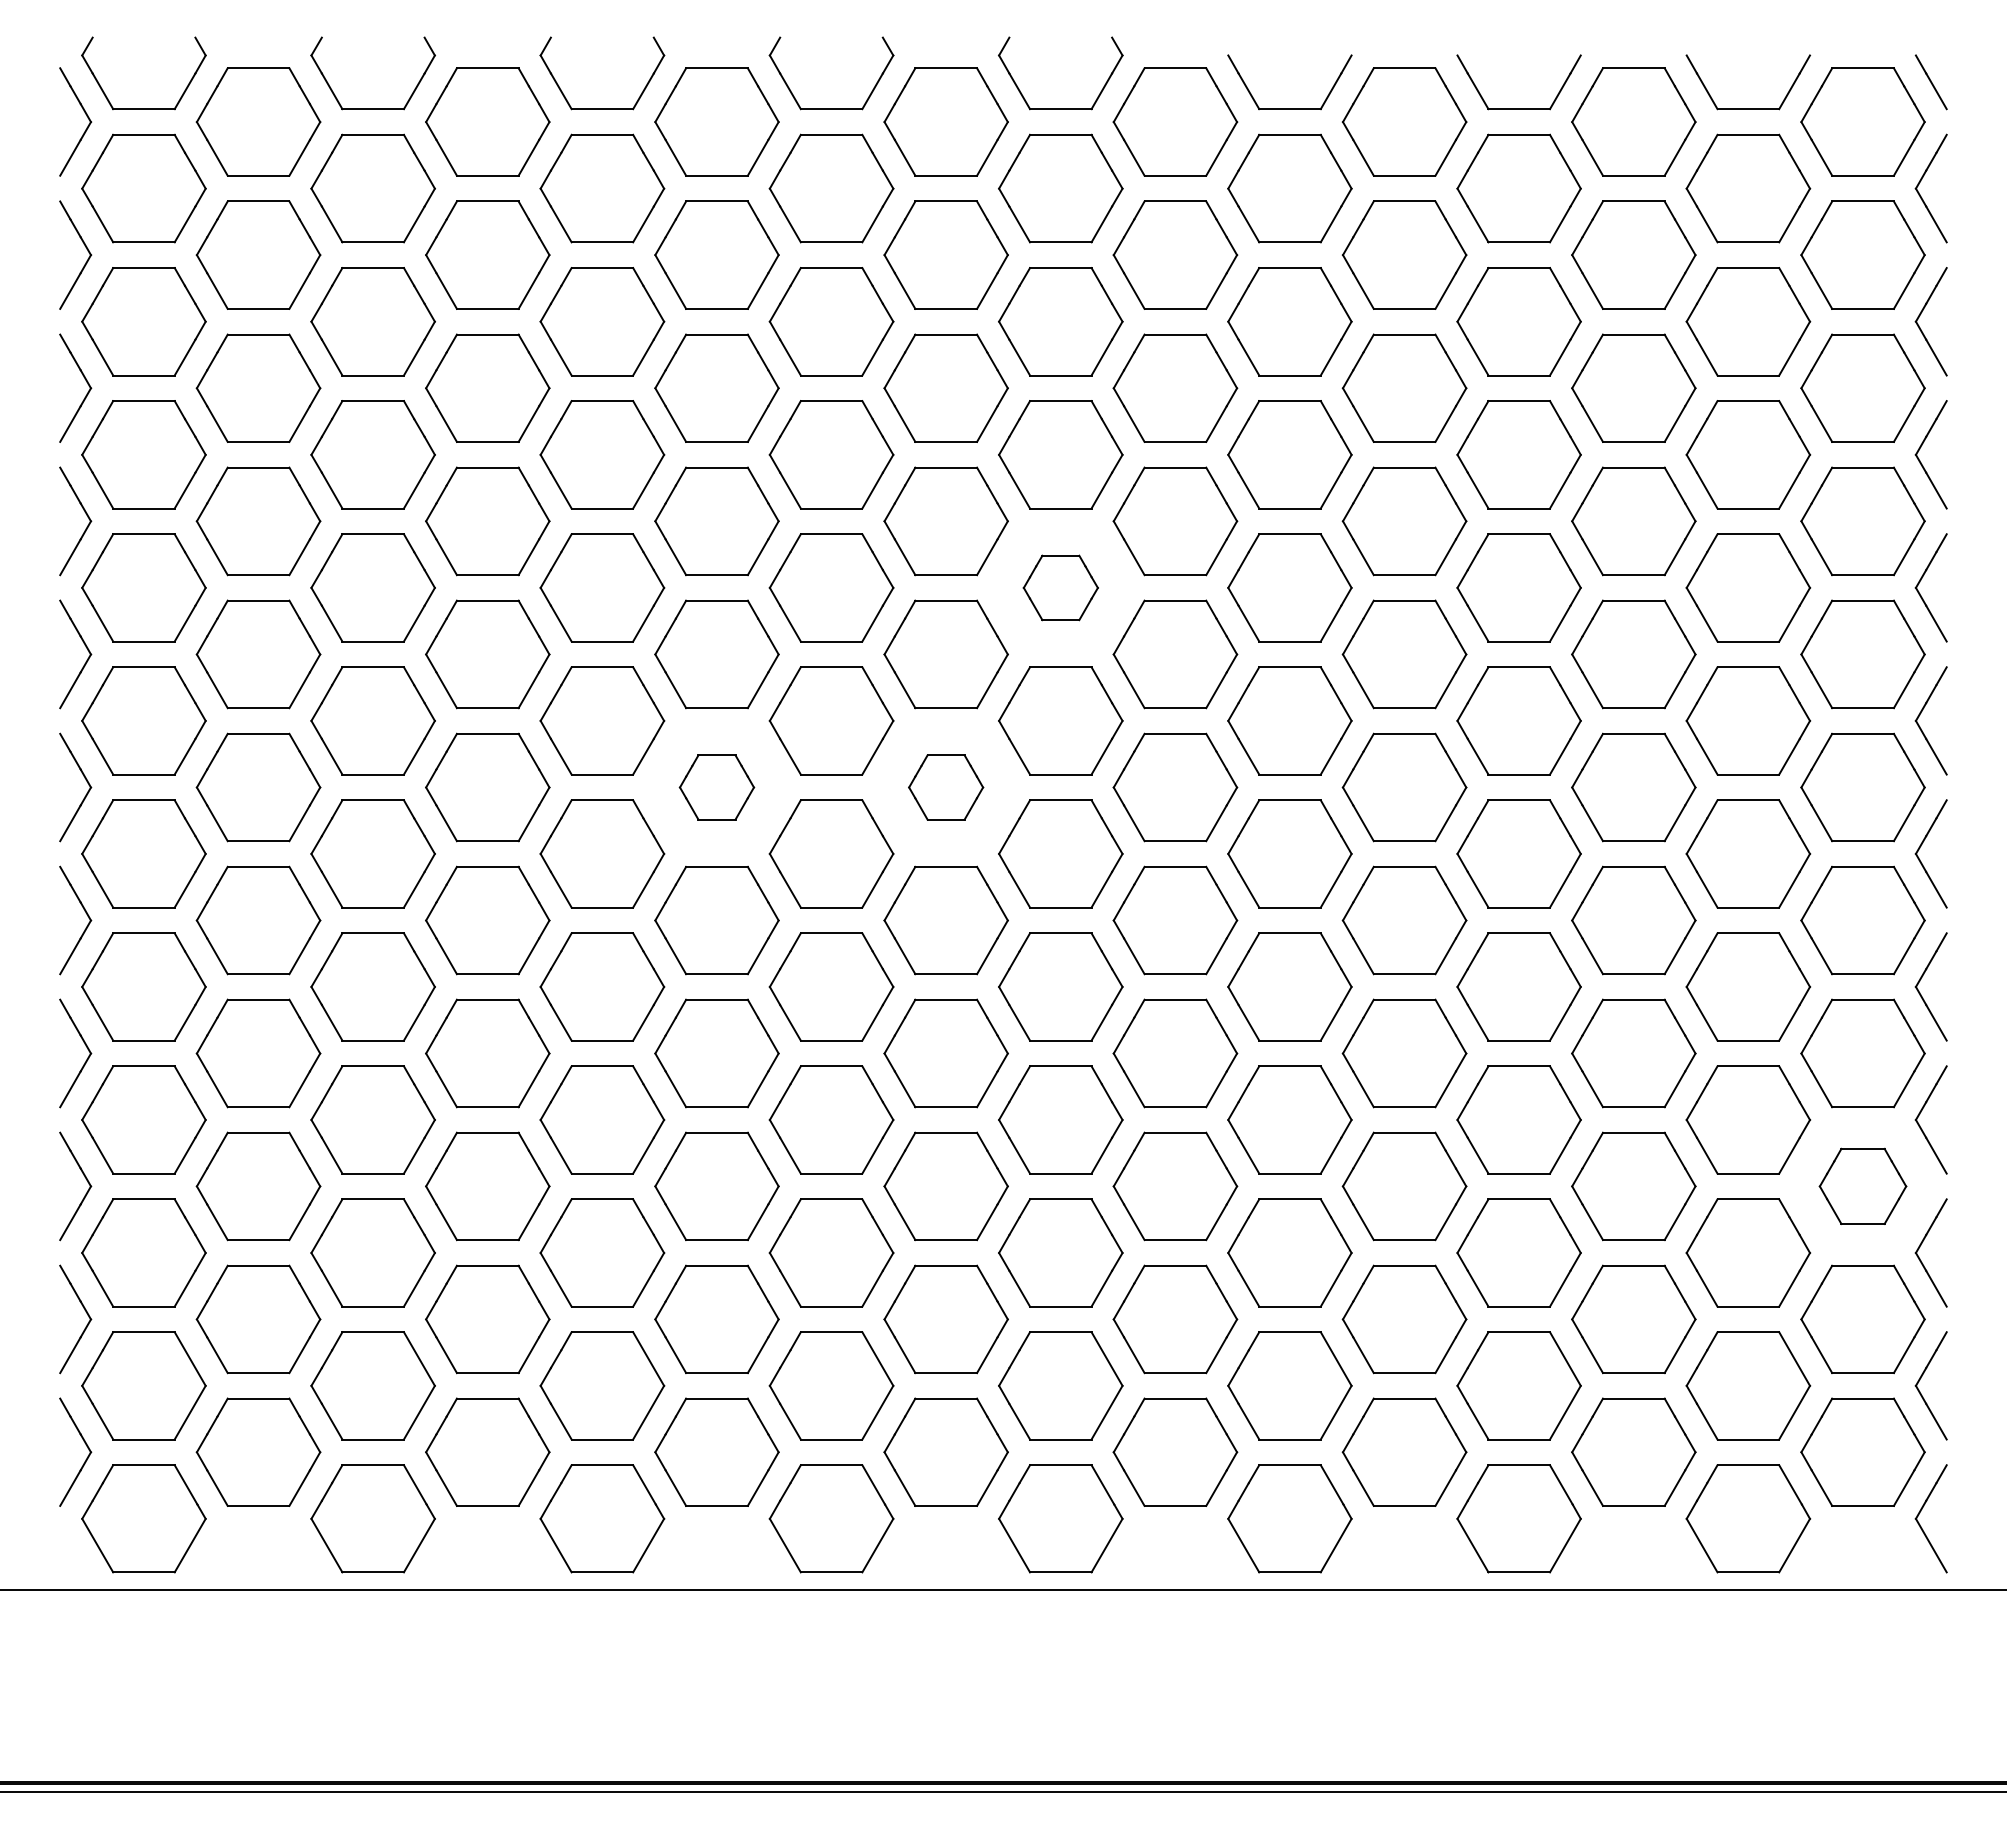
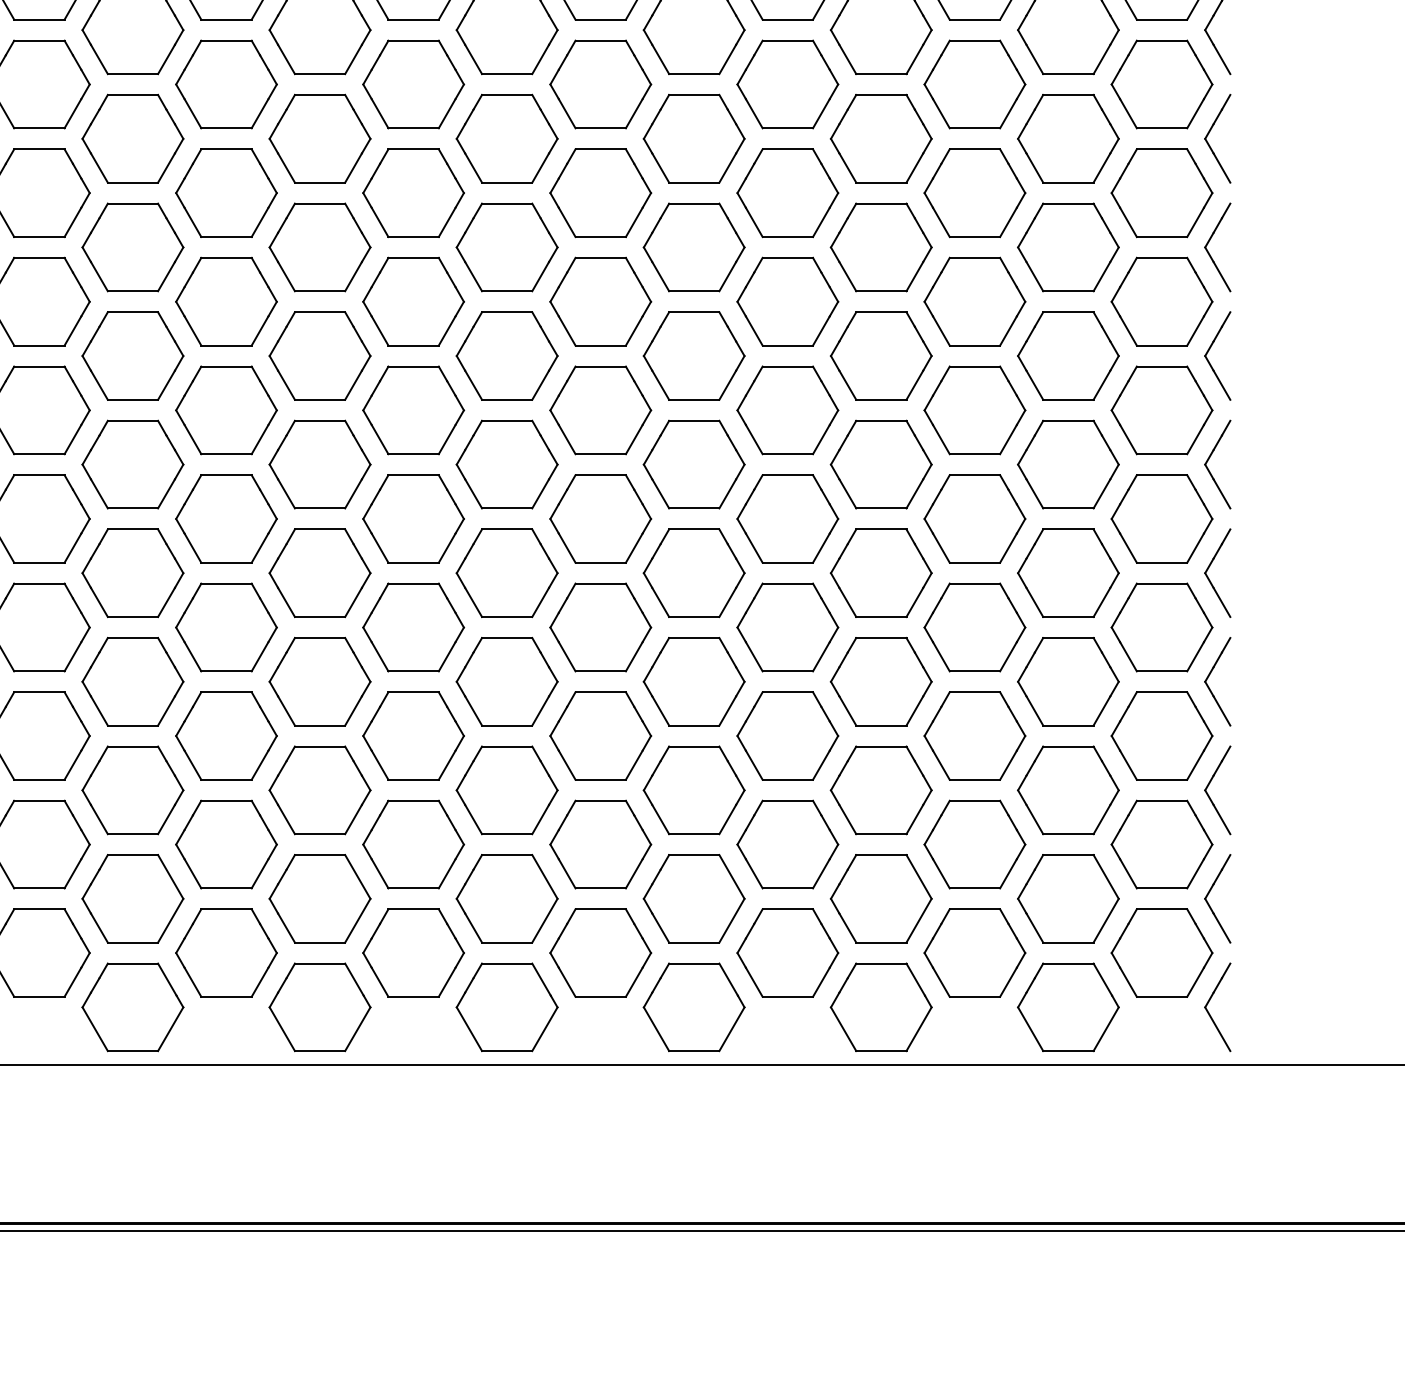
part: (1060, 587) -> (506, 247), size x1.67
part: (716, 787) -> (226, 410), size x1.67
part: (945, 787) -> (413, 410), size x1.67
part: (1862, 1186) -> (1161, 736), size x1.43

